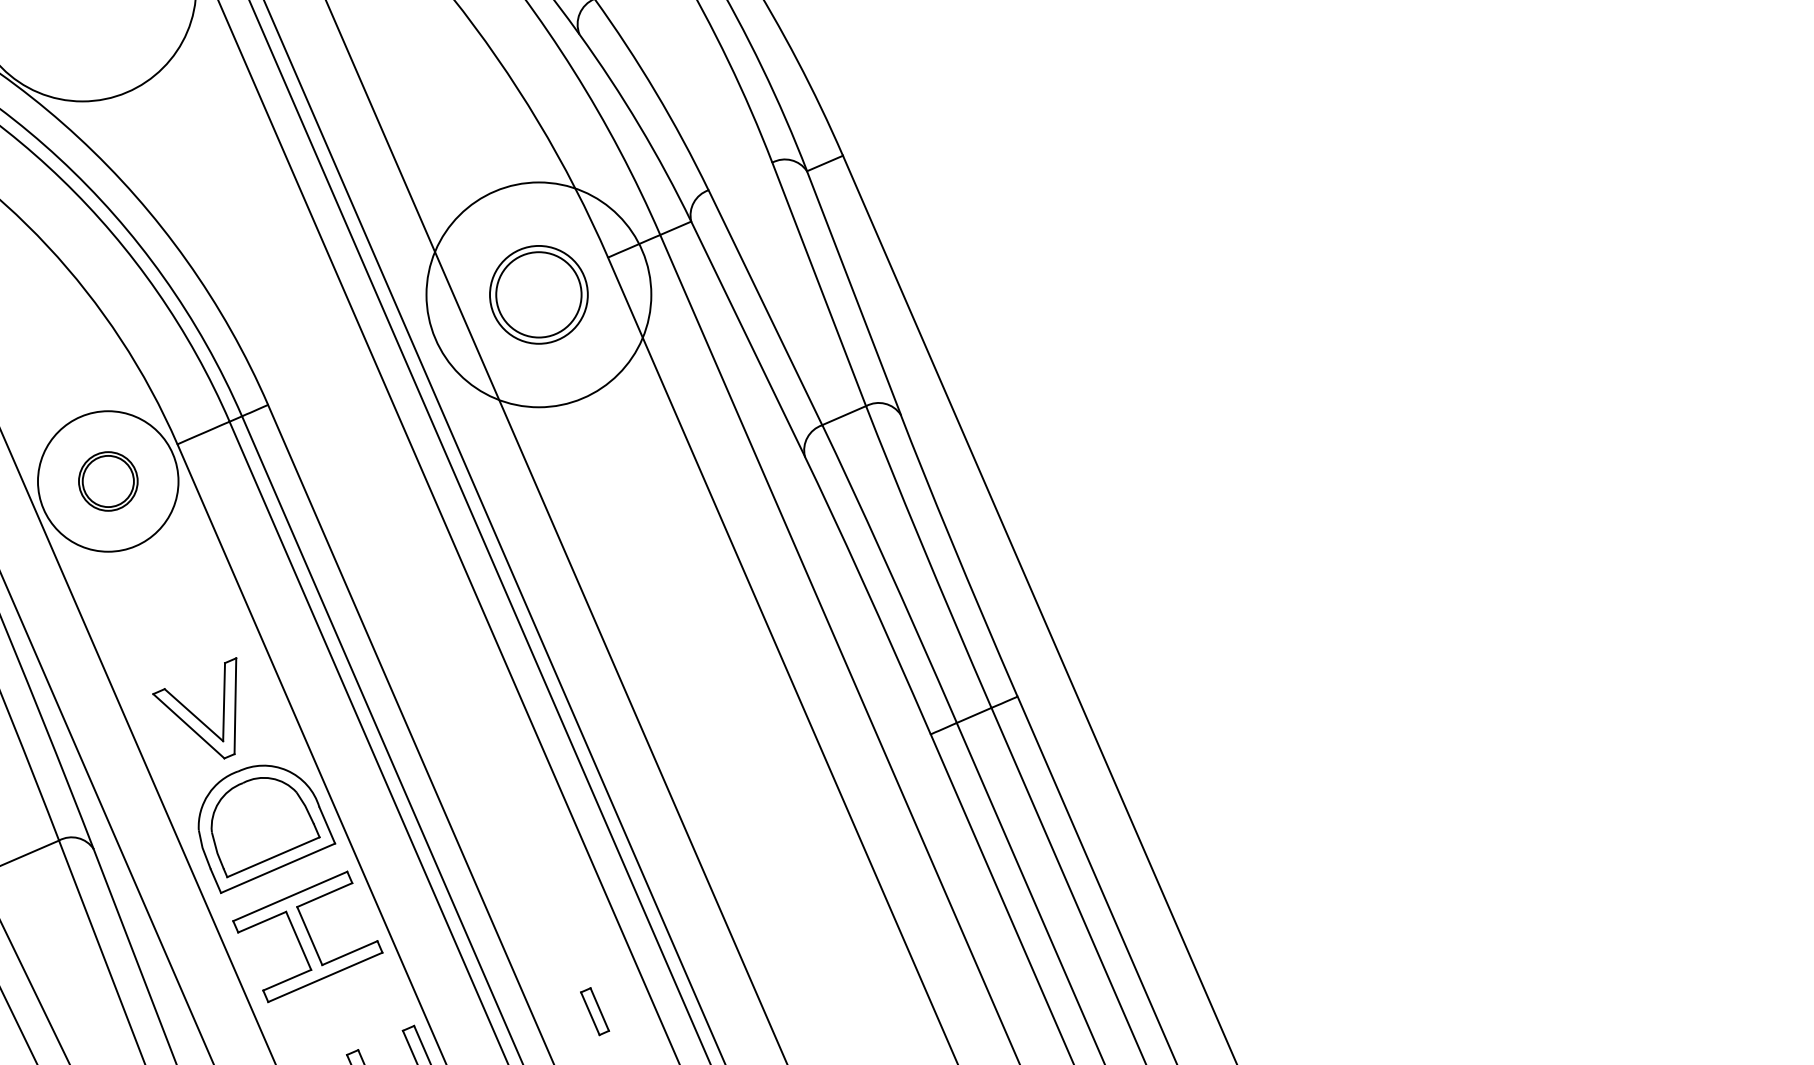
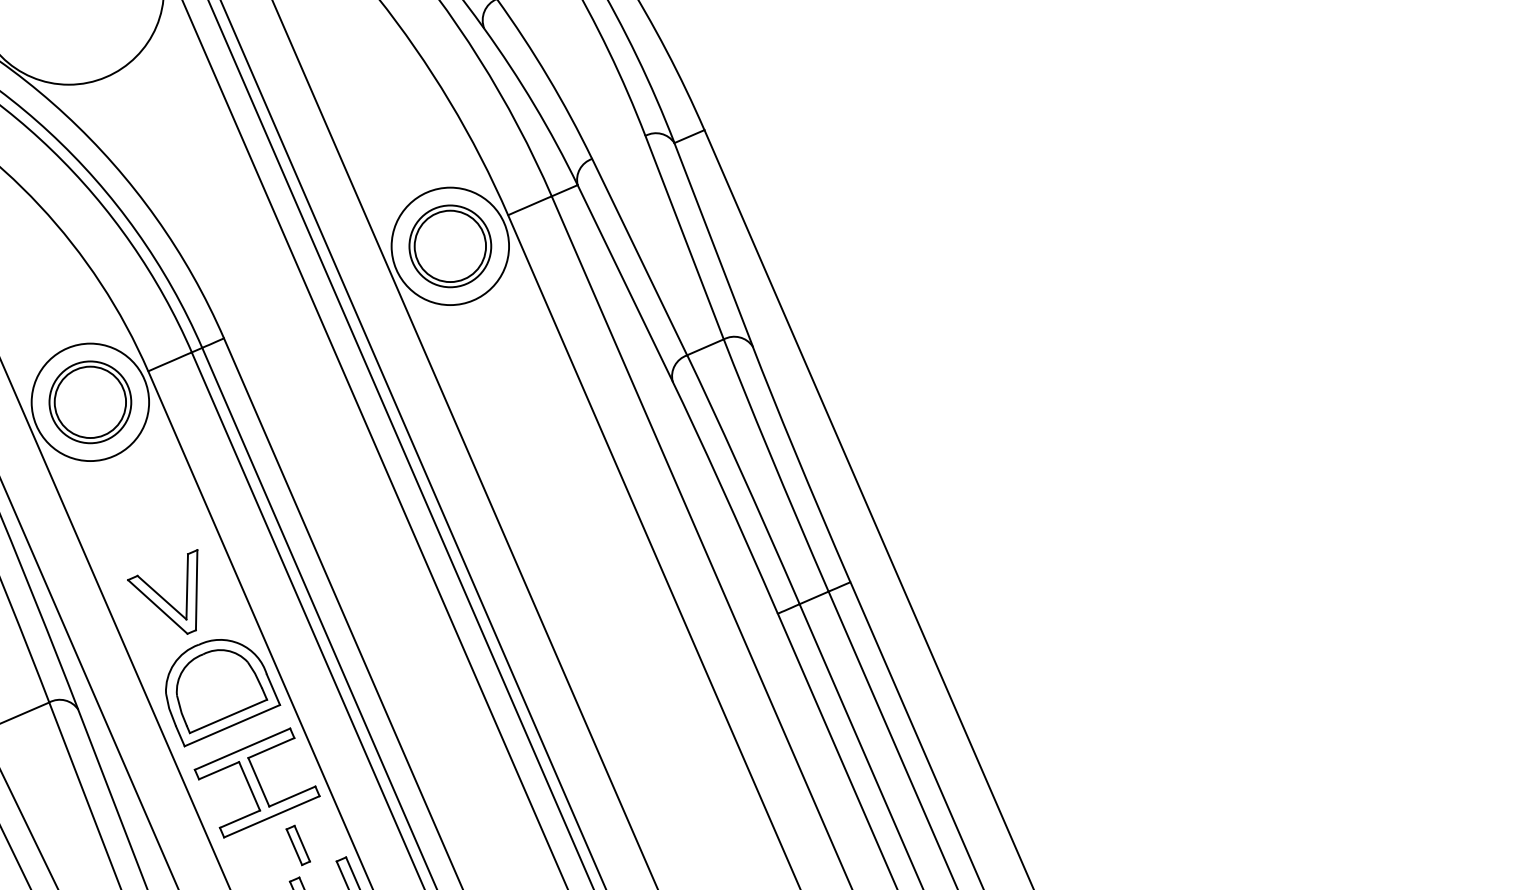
circle: (538, 294) -> (450, 246), size x0.62
part: (108, 481) -> (90, 402), size x1.67
part: (595, 1011) -> (298, 845), moved

